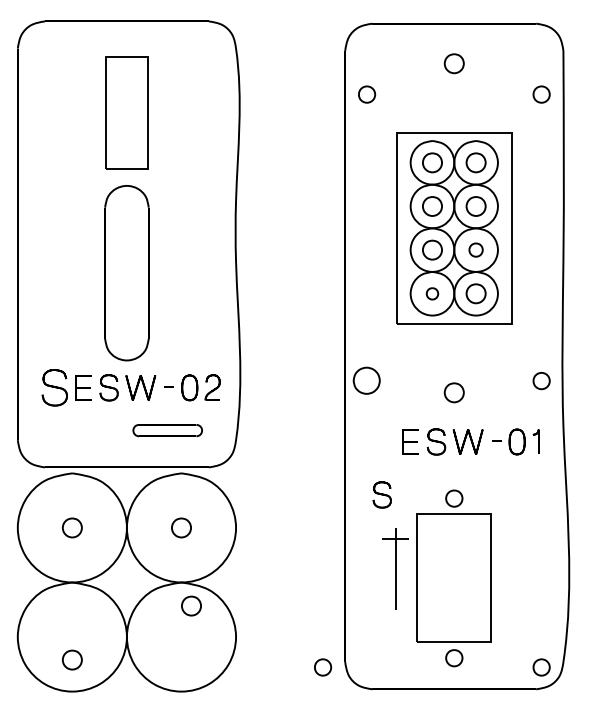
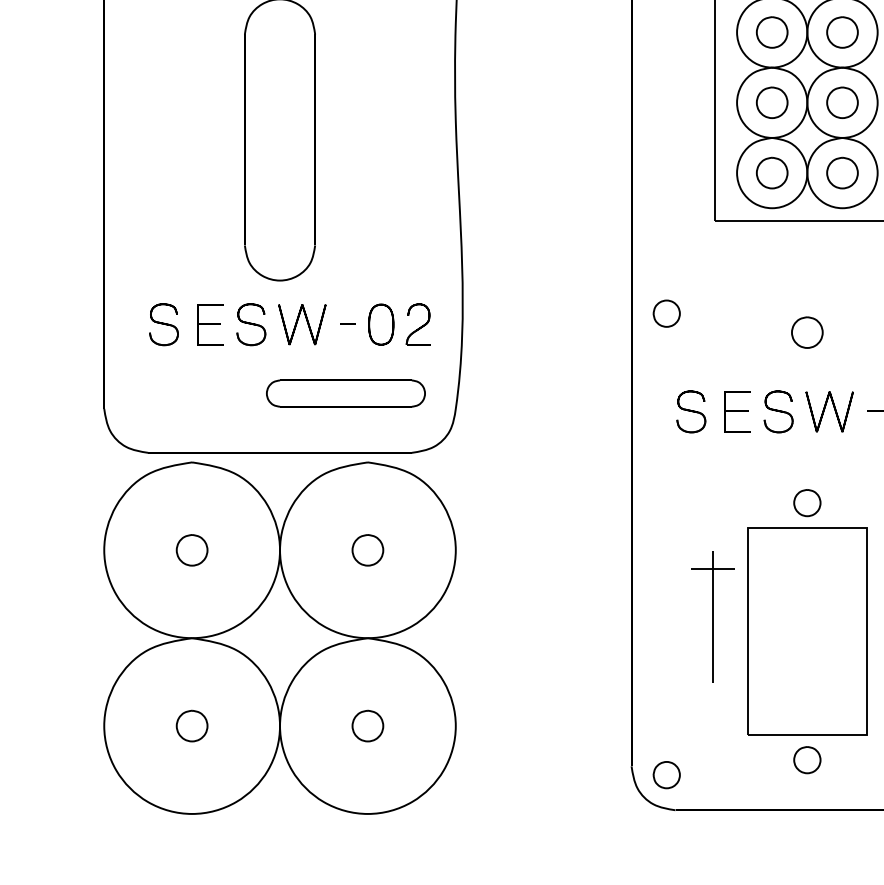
part: (475, 249) -> (841, 101), size x1.43
part: (432, 293) -> (772, 172), size x1.67
part: (367, 381) -> (667, 314), size x0.62
part: (54, 387) -> (163, 324), size x0.71
part: (167, 430) -> (345, 393), size x1.43
part: (381, 494) -> (690, 411), moved
part: (191, 605) -> (367, 725), moved
part: (72, 659) -> (192, 725), moved
part: (323, 667) -> (667, 775), moved

